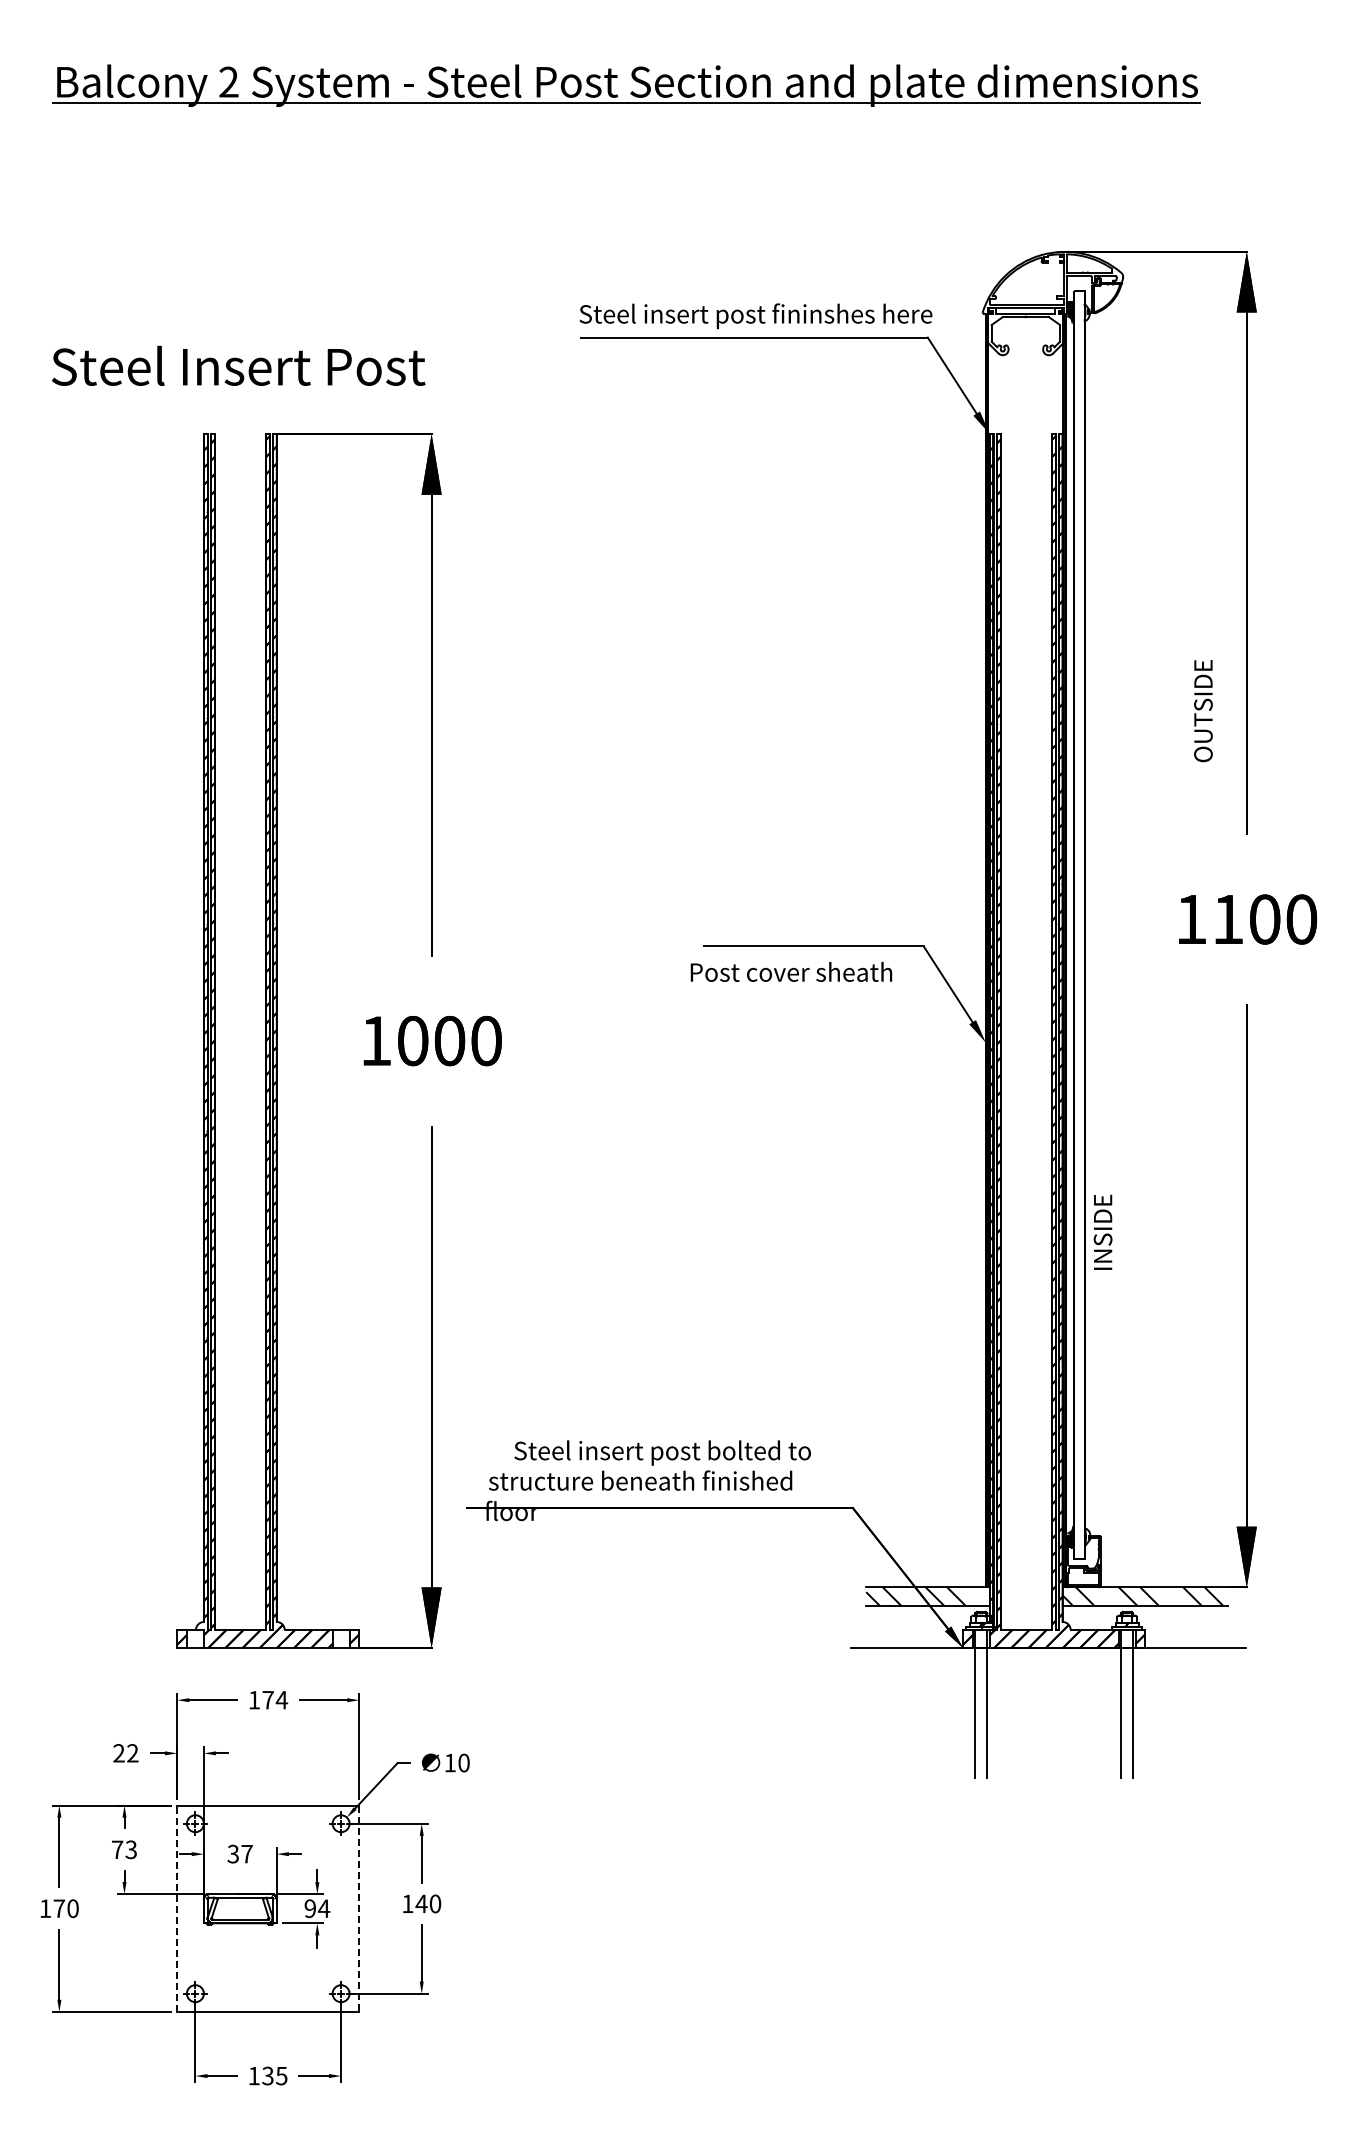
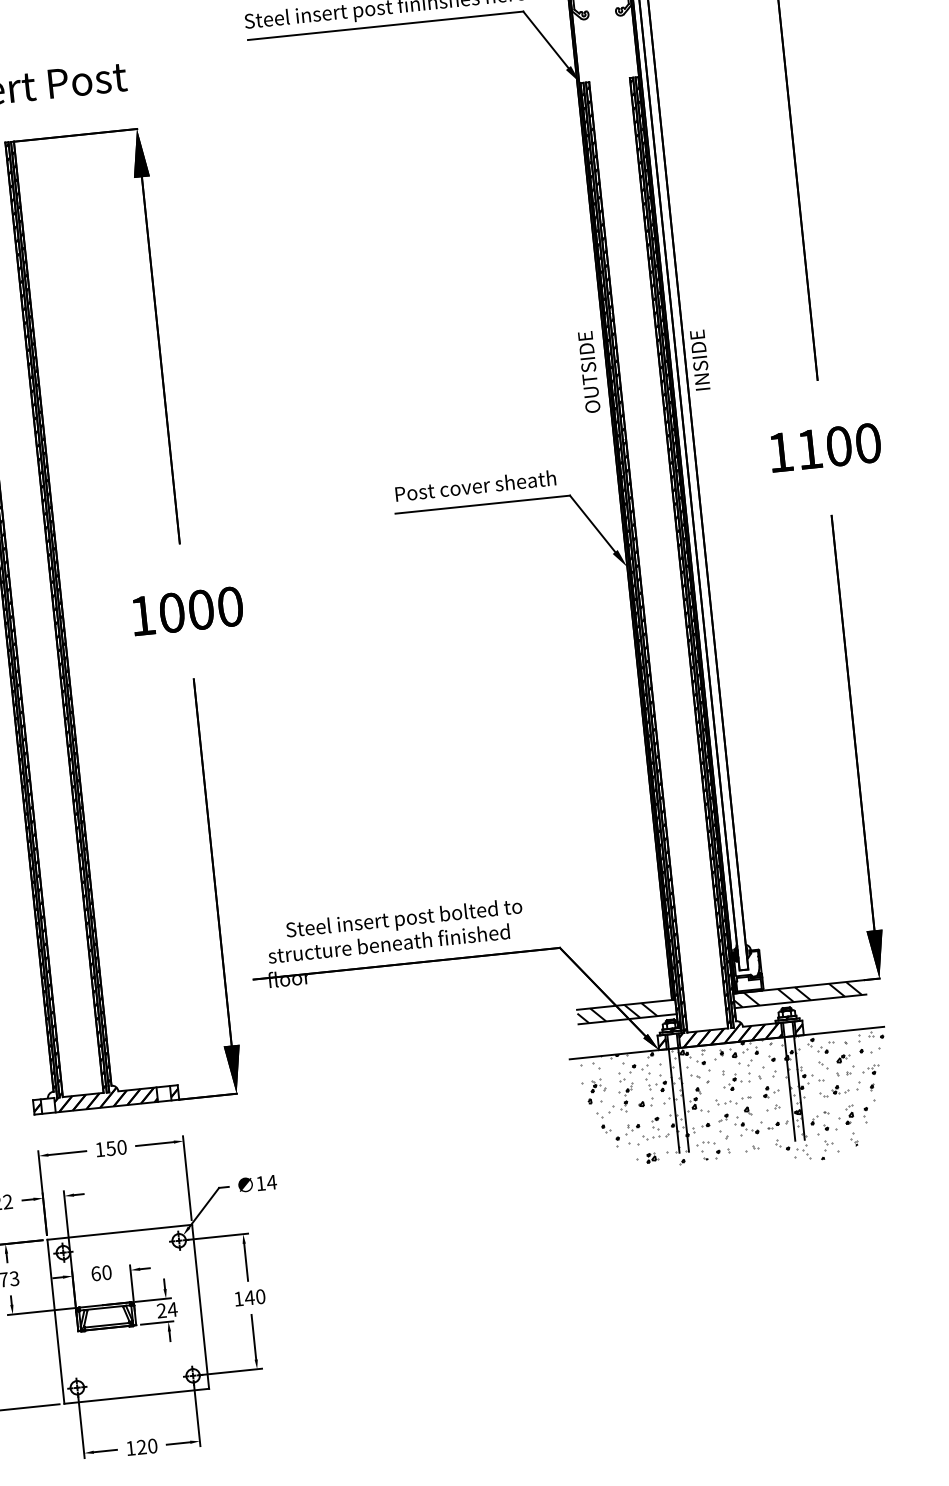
text: (1203, 711) -> (589, 372), moved
text: (791, 971) -> (475, 485), moved
text: (1102, 1231) -> (699, 359), moved
text: (275, 1699) -> (116, 1147), 174 -> 150
hatch: (1053, 1726) -> (737, 1105), added
text: (463, 1762) -> (271, 1182), 10 -> 14
text: (239, 1853) -> (100, 1272), 37 -> 60
line: (177, 1908) -> (56, 1321), dashed -> solid
text: (310, 1908) -> (161, 1310), 94 -> 24
line: (359, 1909) -> (200, 1307), dashed -> solid
text: (274, 2075) -> (146, 1446), 135 -> 120

